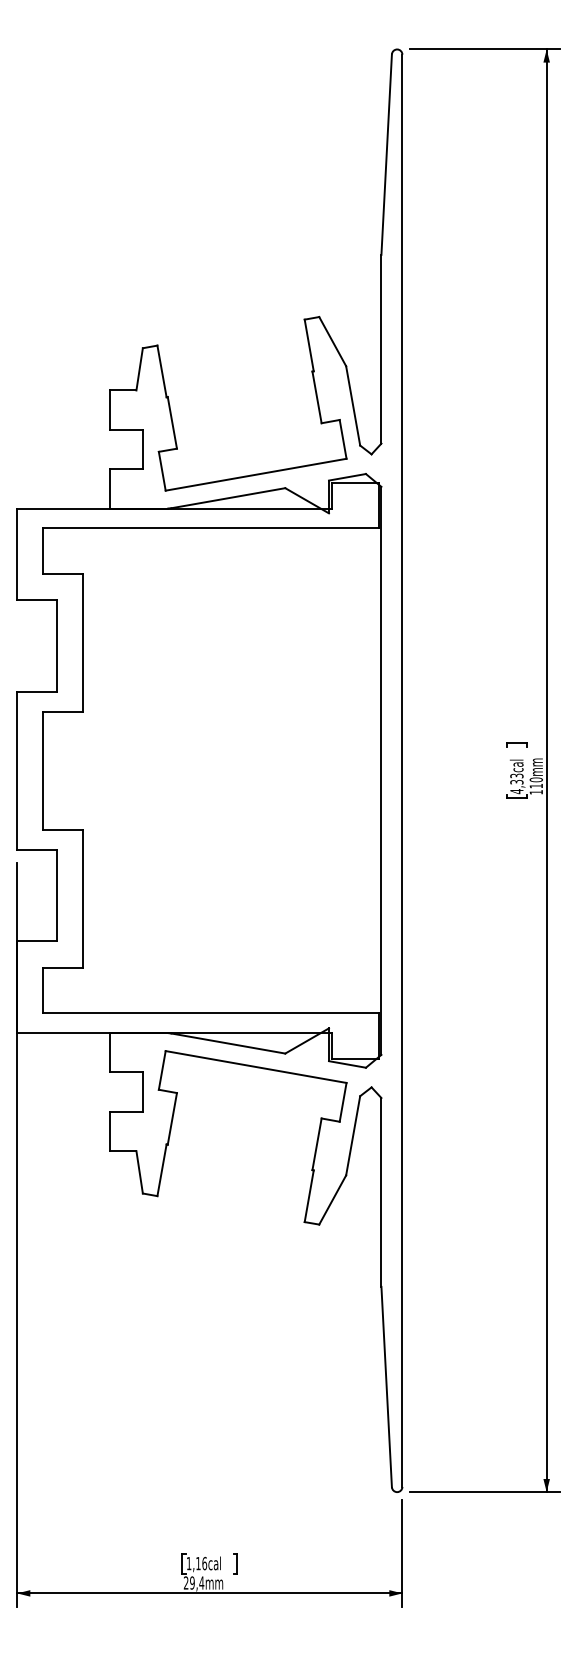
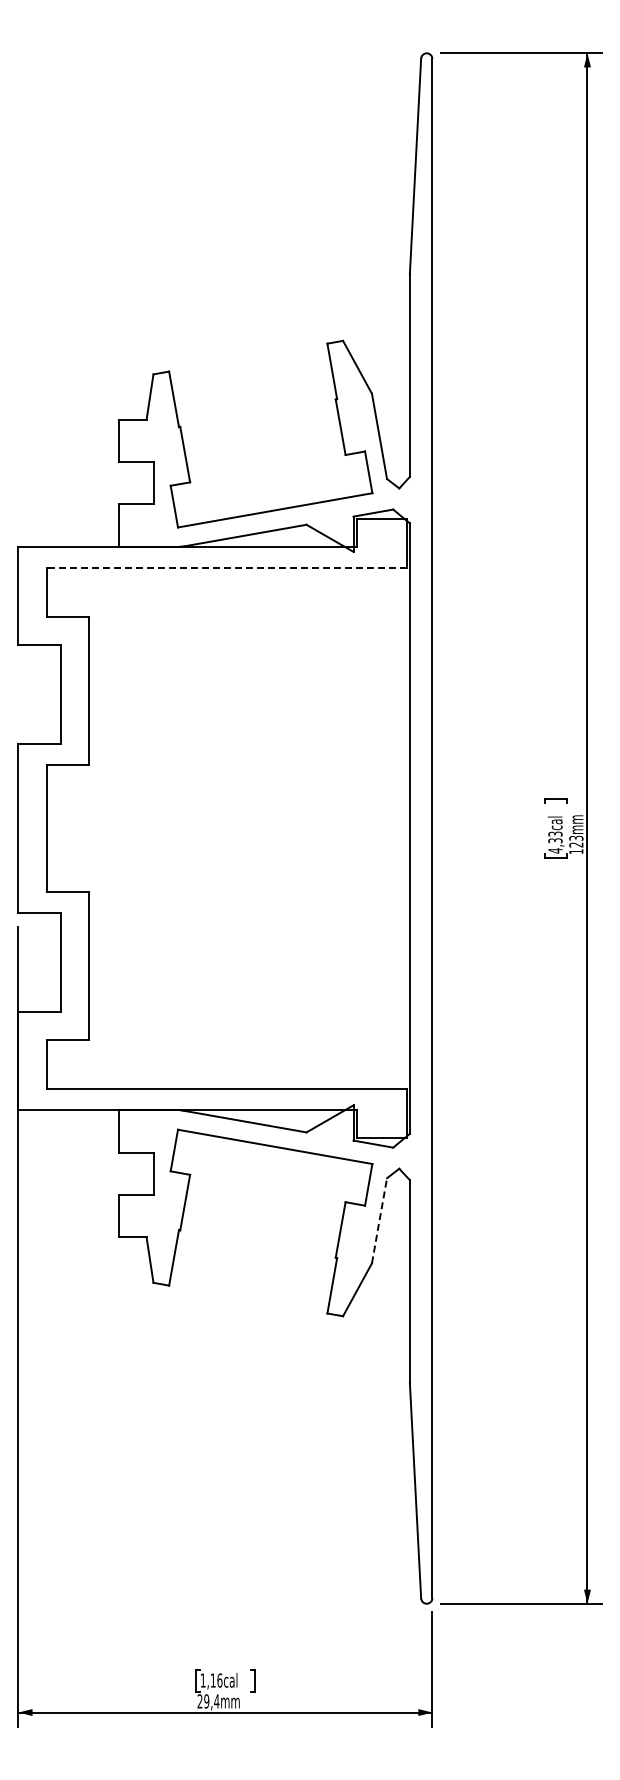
line: (210, 527) -> (226, 567), solid -> dashed
text: (536, 782) -> (576, 841), 110mm -> 123mm
line: (353, 1135) -> (379, 1220), solid -> dashed

